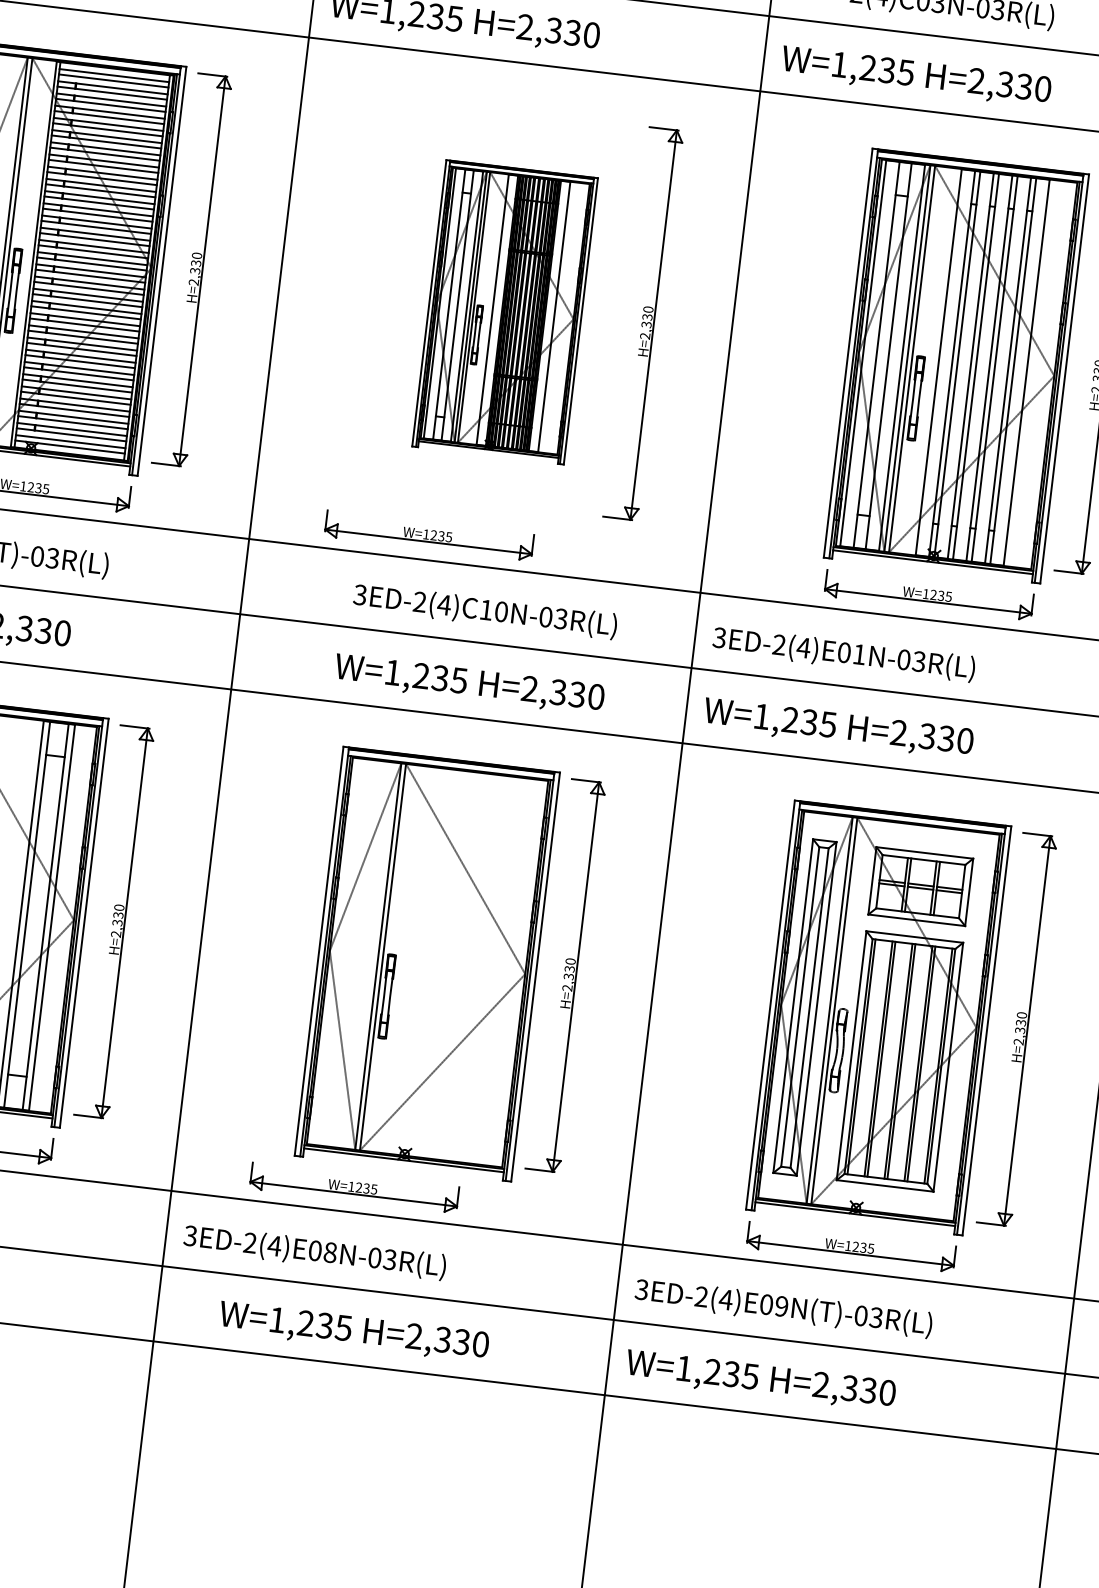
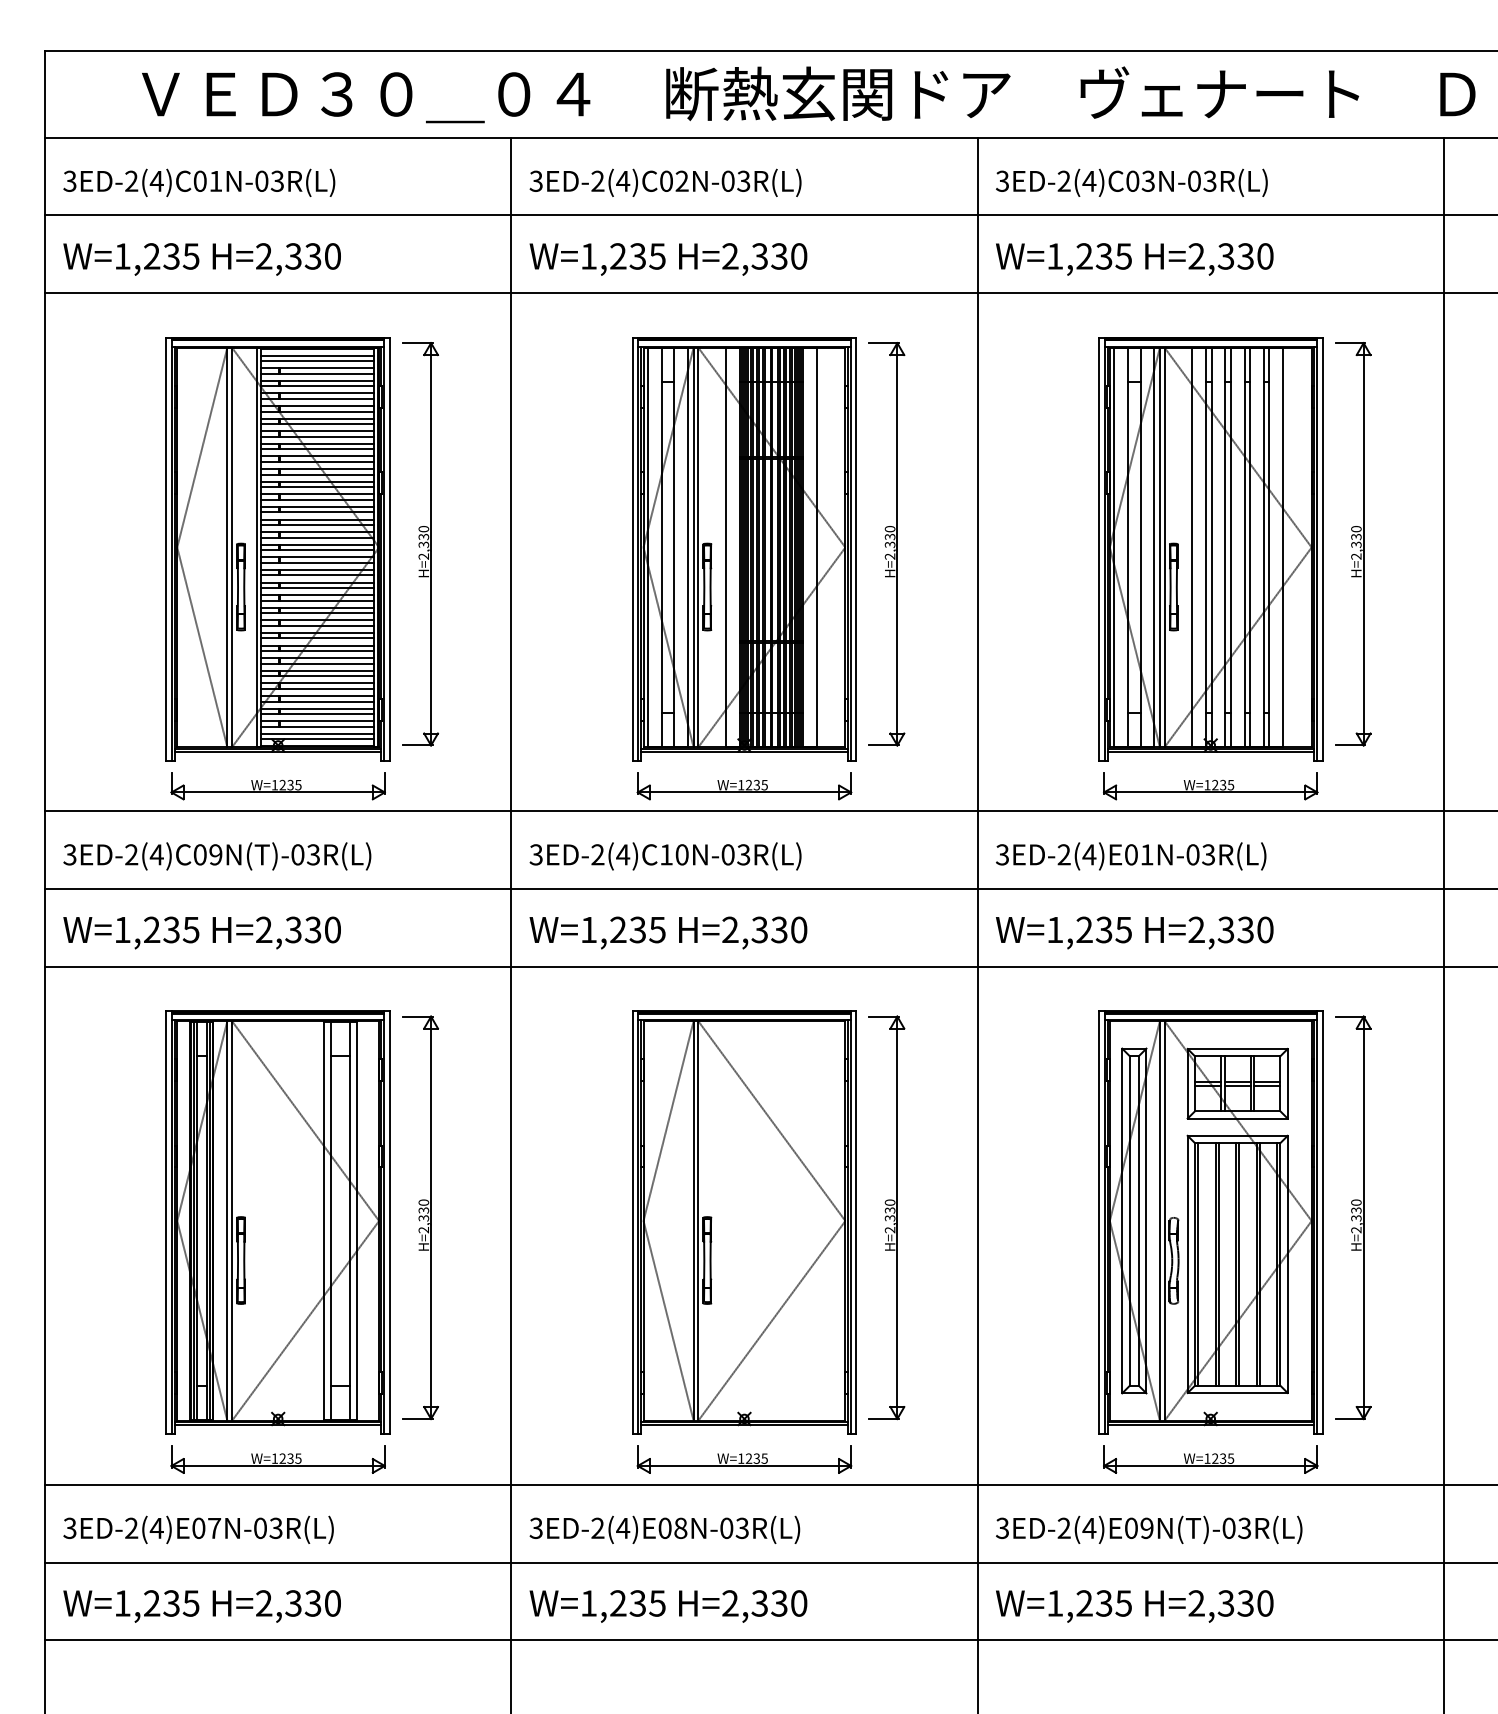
part: (505, 312) -> (744, 549), size x1.43
part: (429, 536) -> (744, 786), moved
text: (485, 611) -> (665, 856), moved
text: (469, 684) -> (668, 932), moved
part: (354, 1187) -> (744, 1459), moved
text: (354, 1332) -> (668, 1606), moved

